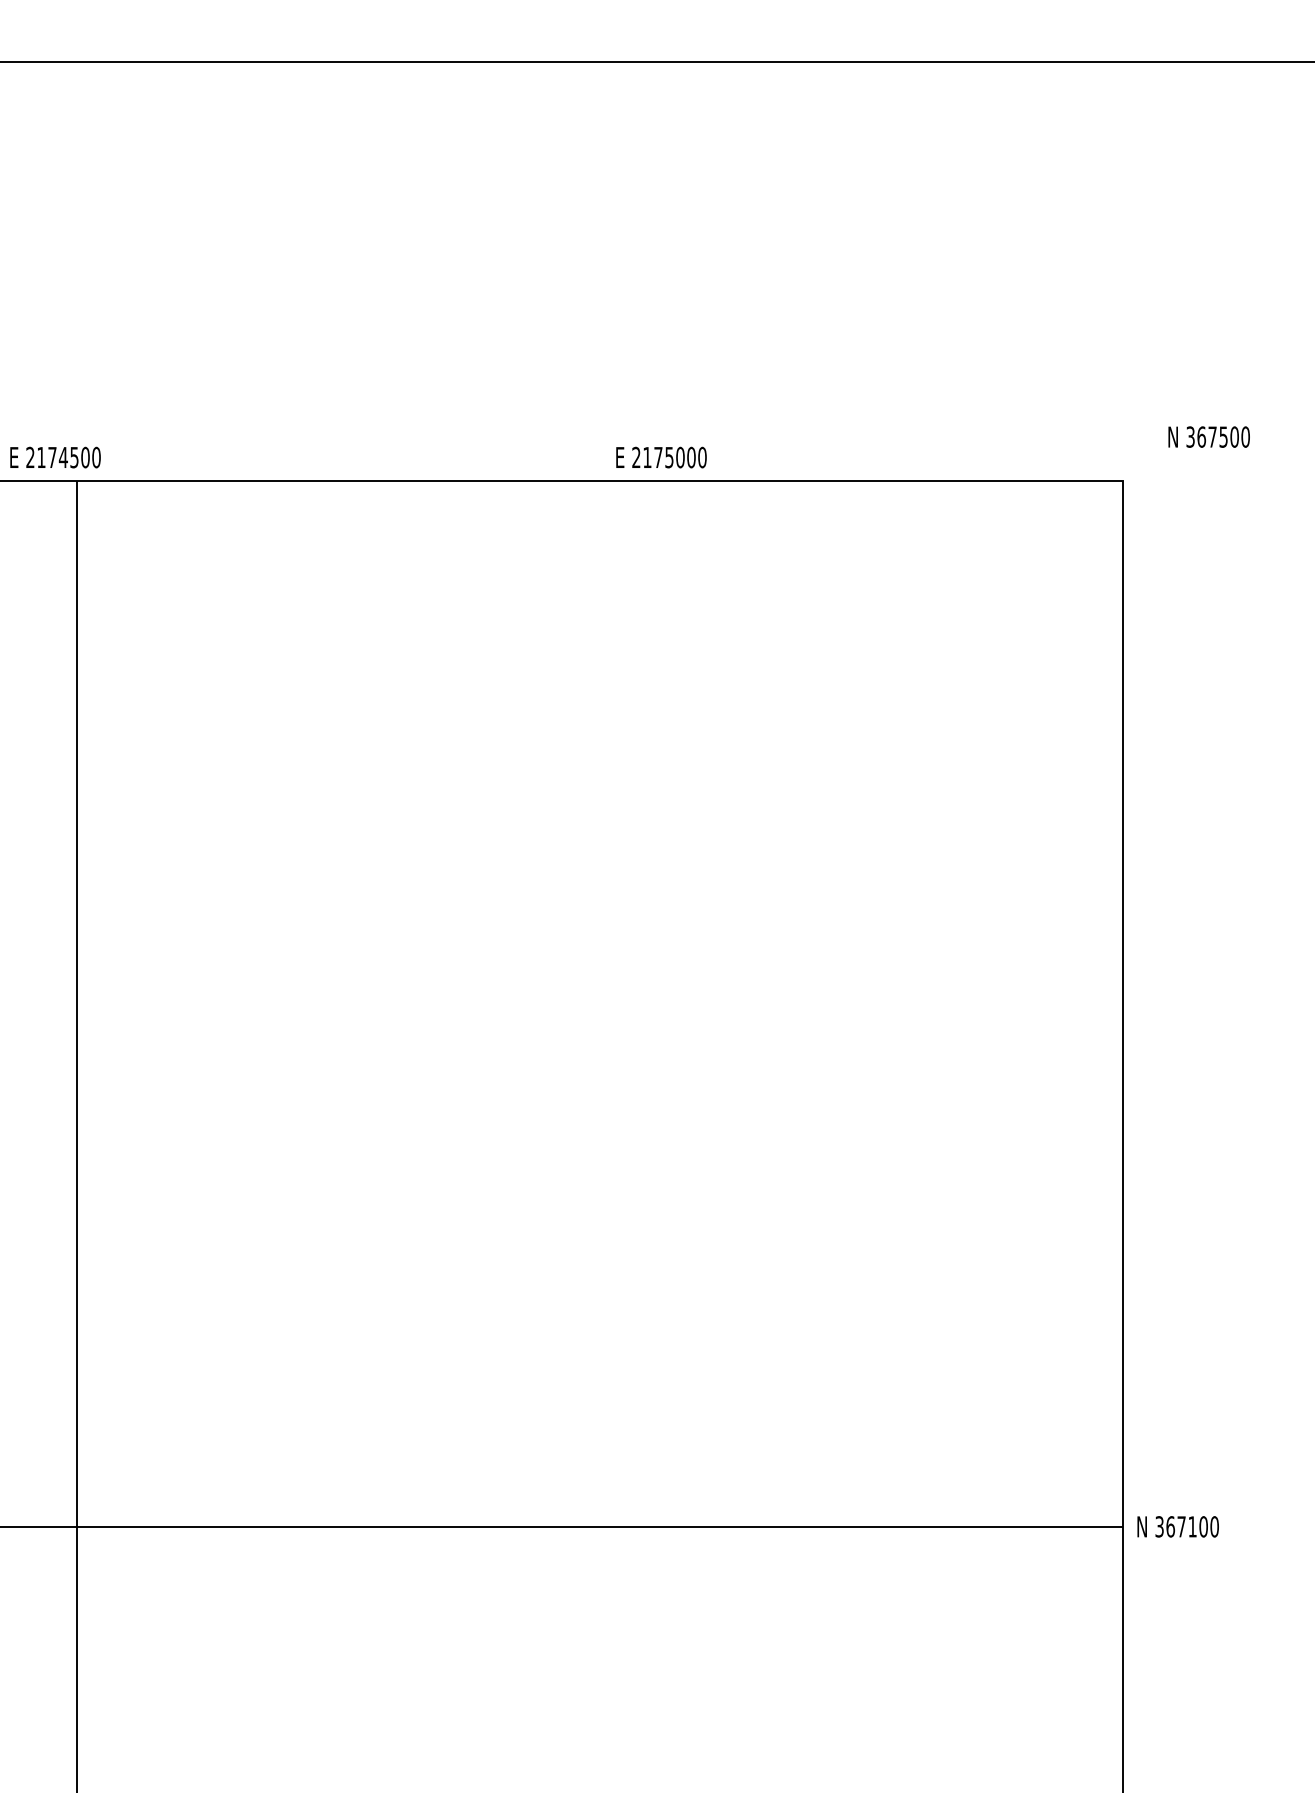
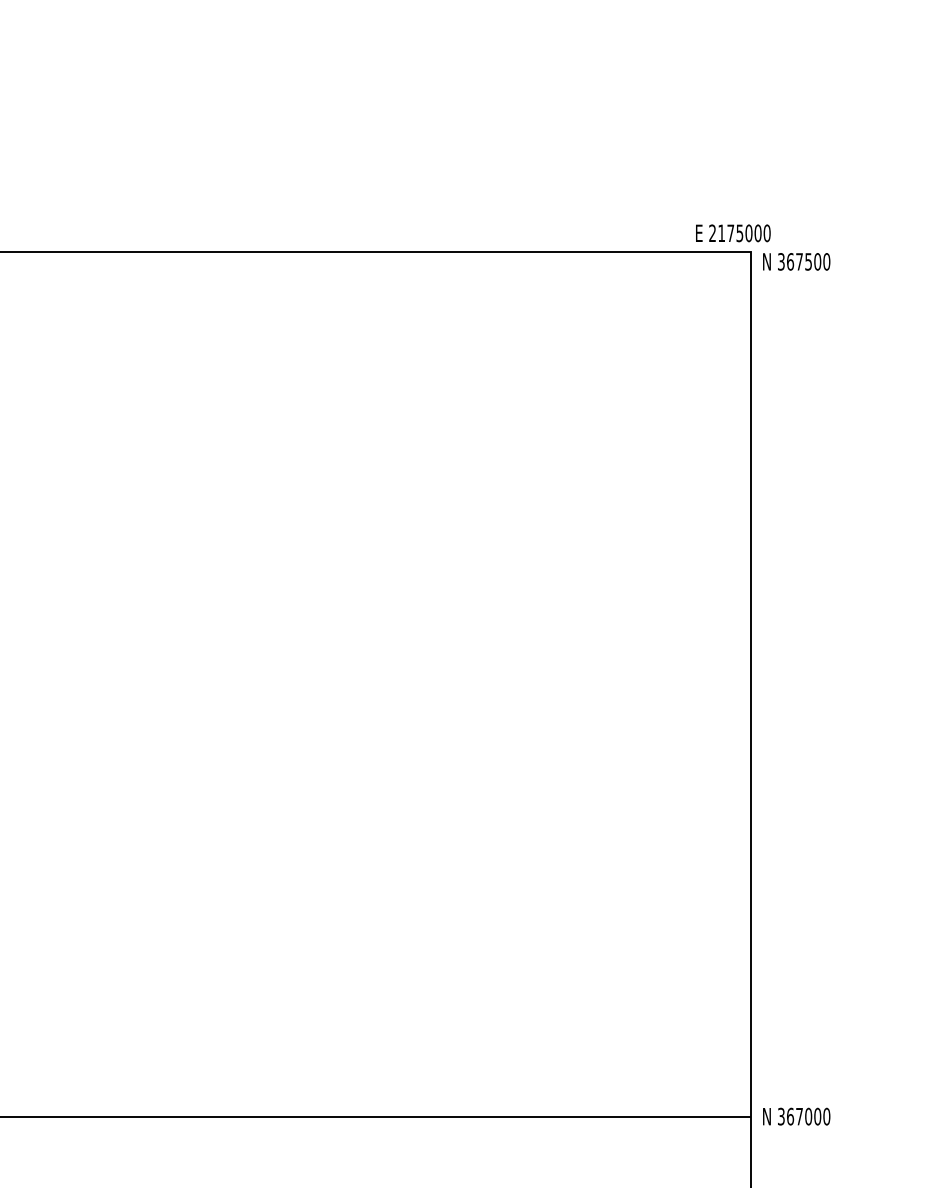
text: (1208, 436) -> (796, 261), moved
text: (661, 457) -> (733, 233), moved
text: (1192, 1526) -> (808, 1116), 367100 -> 367000

